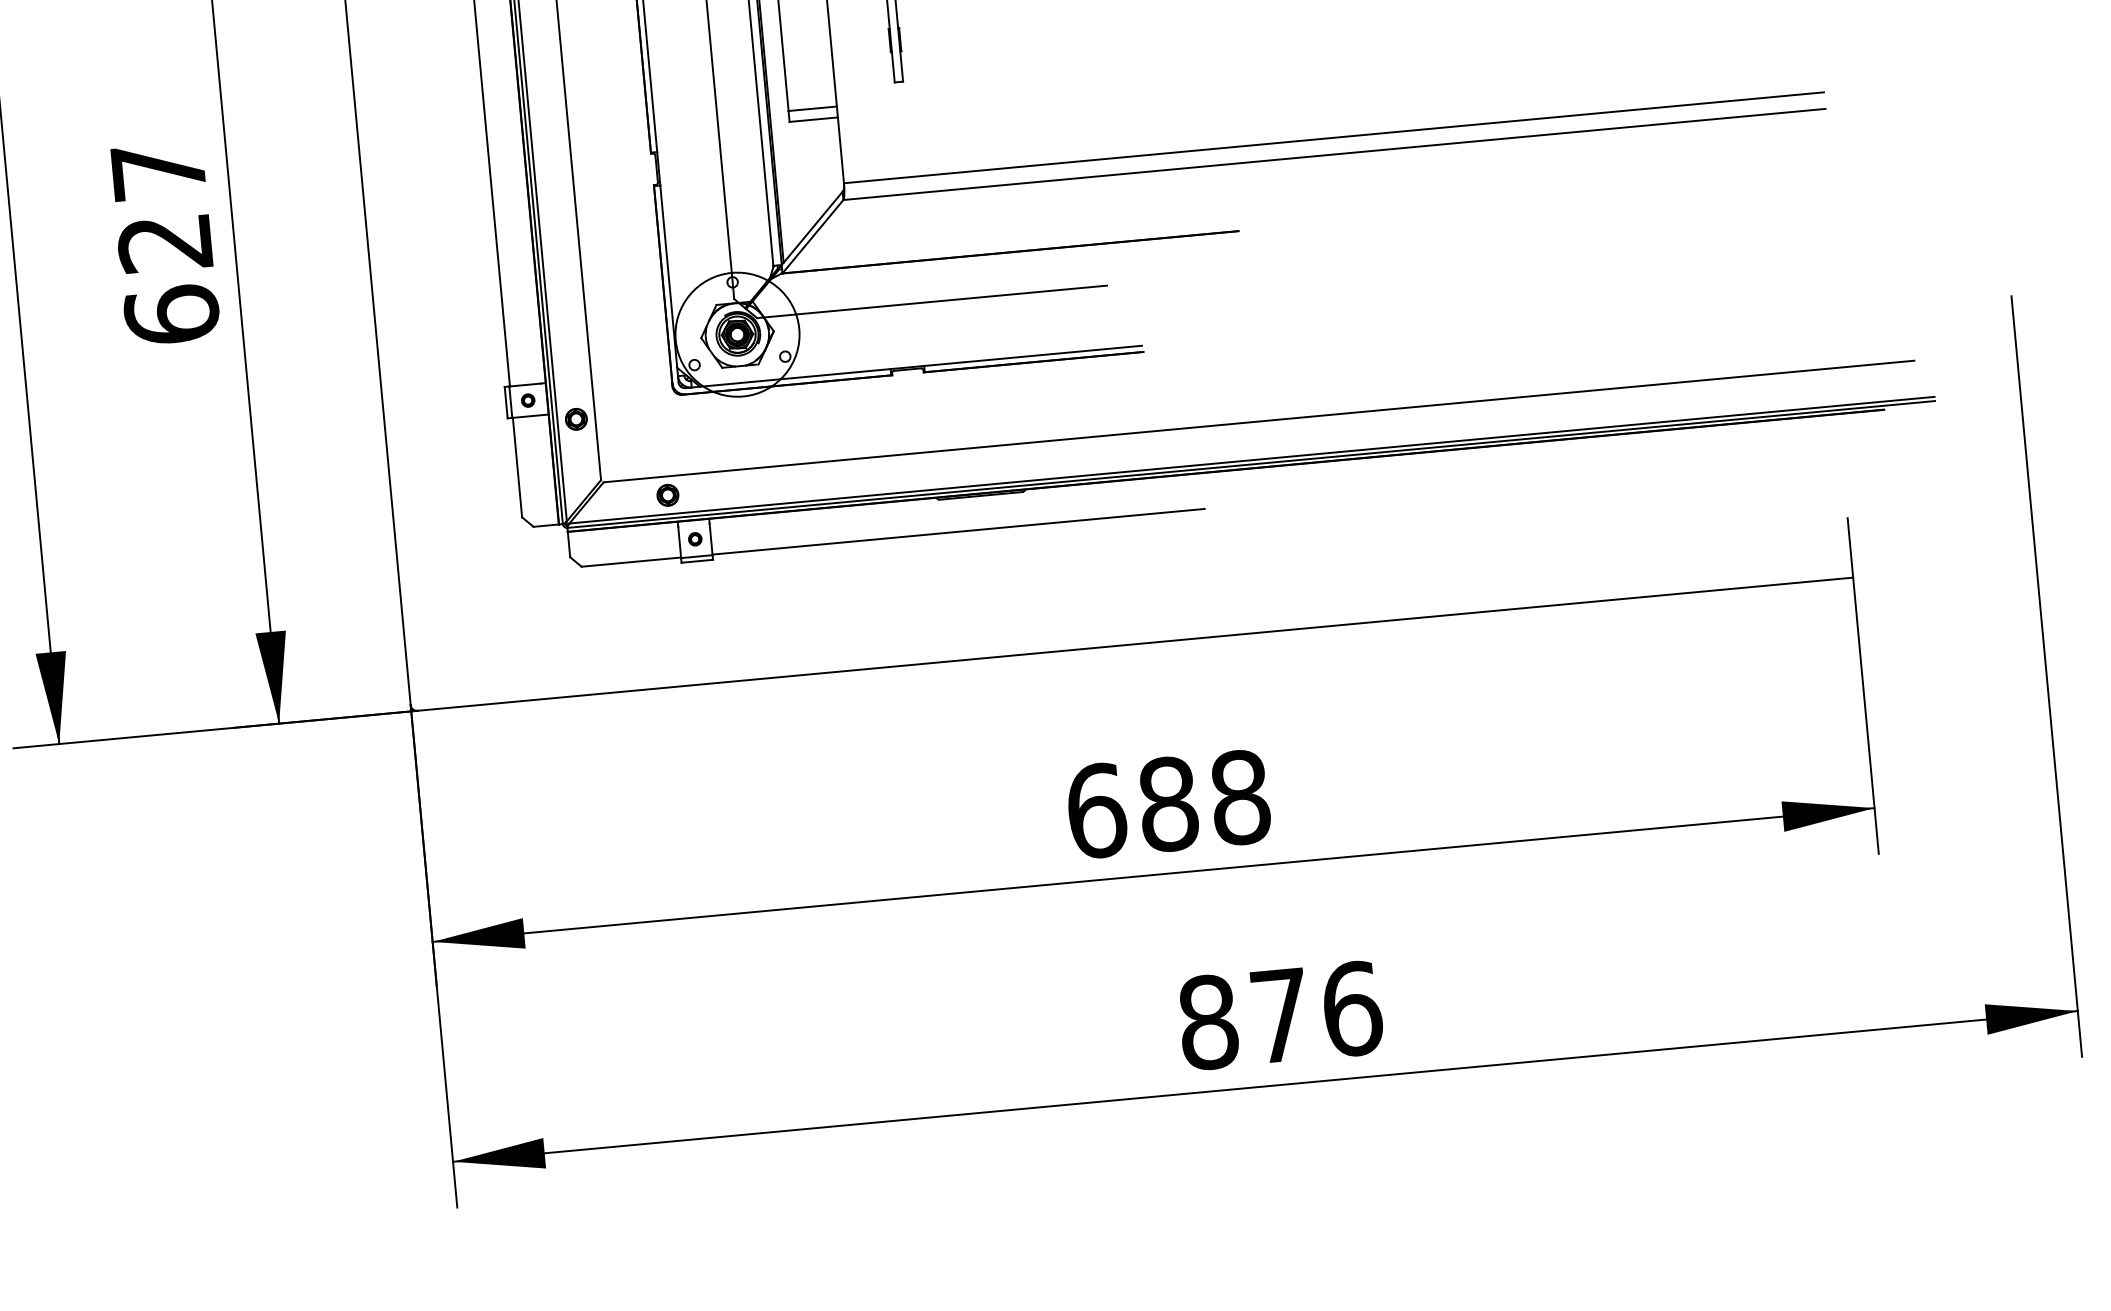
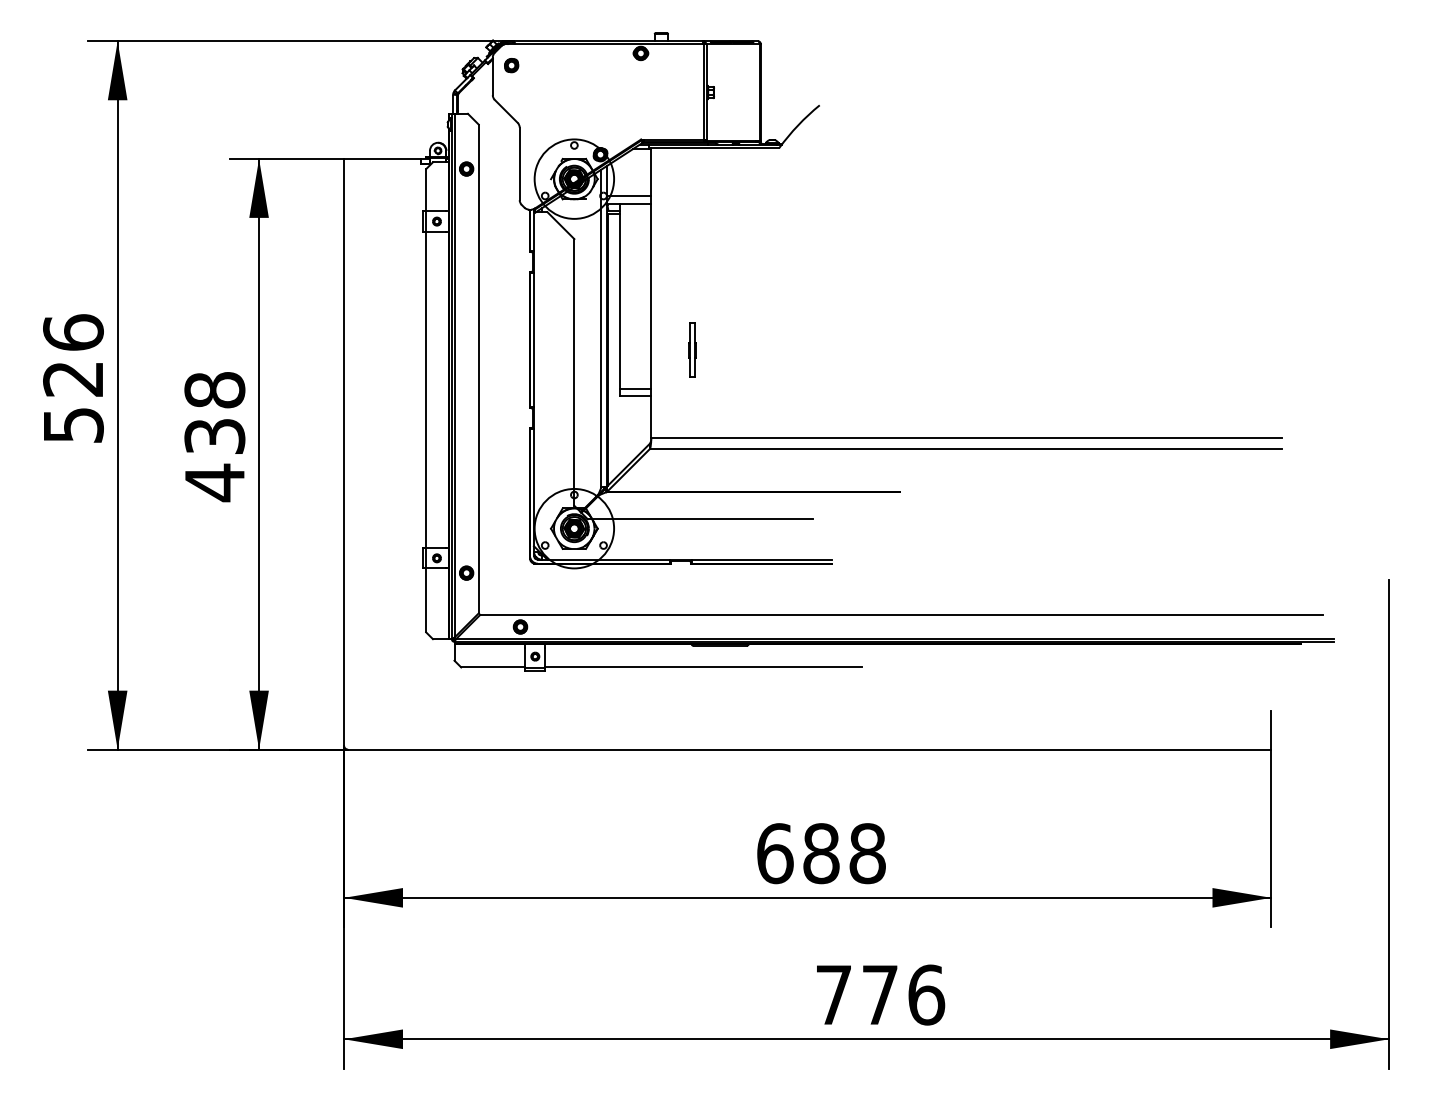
text: (164, 244) -> (214, 437), 627 -> 438
text: (1209, 1021) -> (834, 994), 876 -> 776

